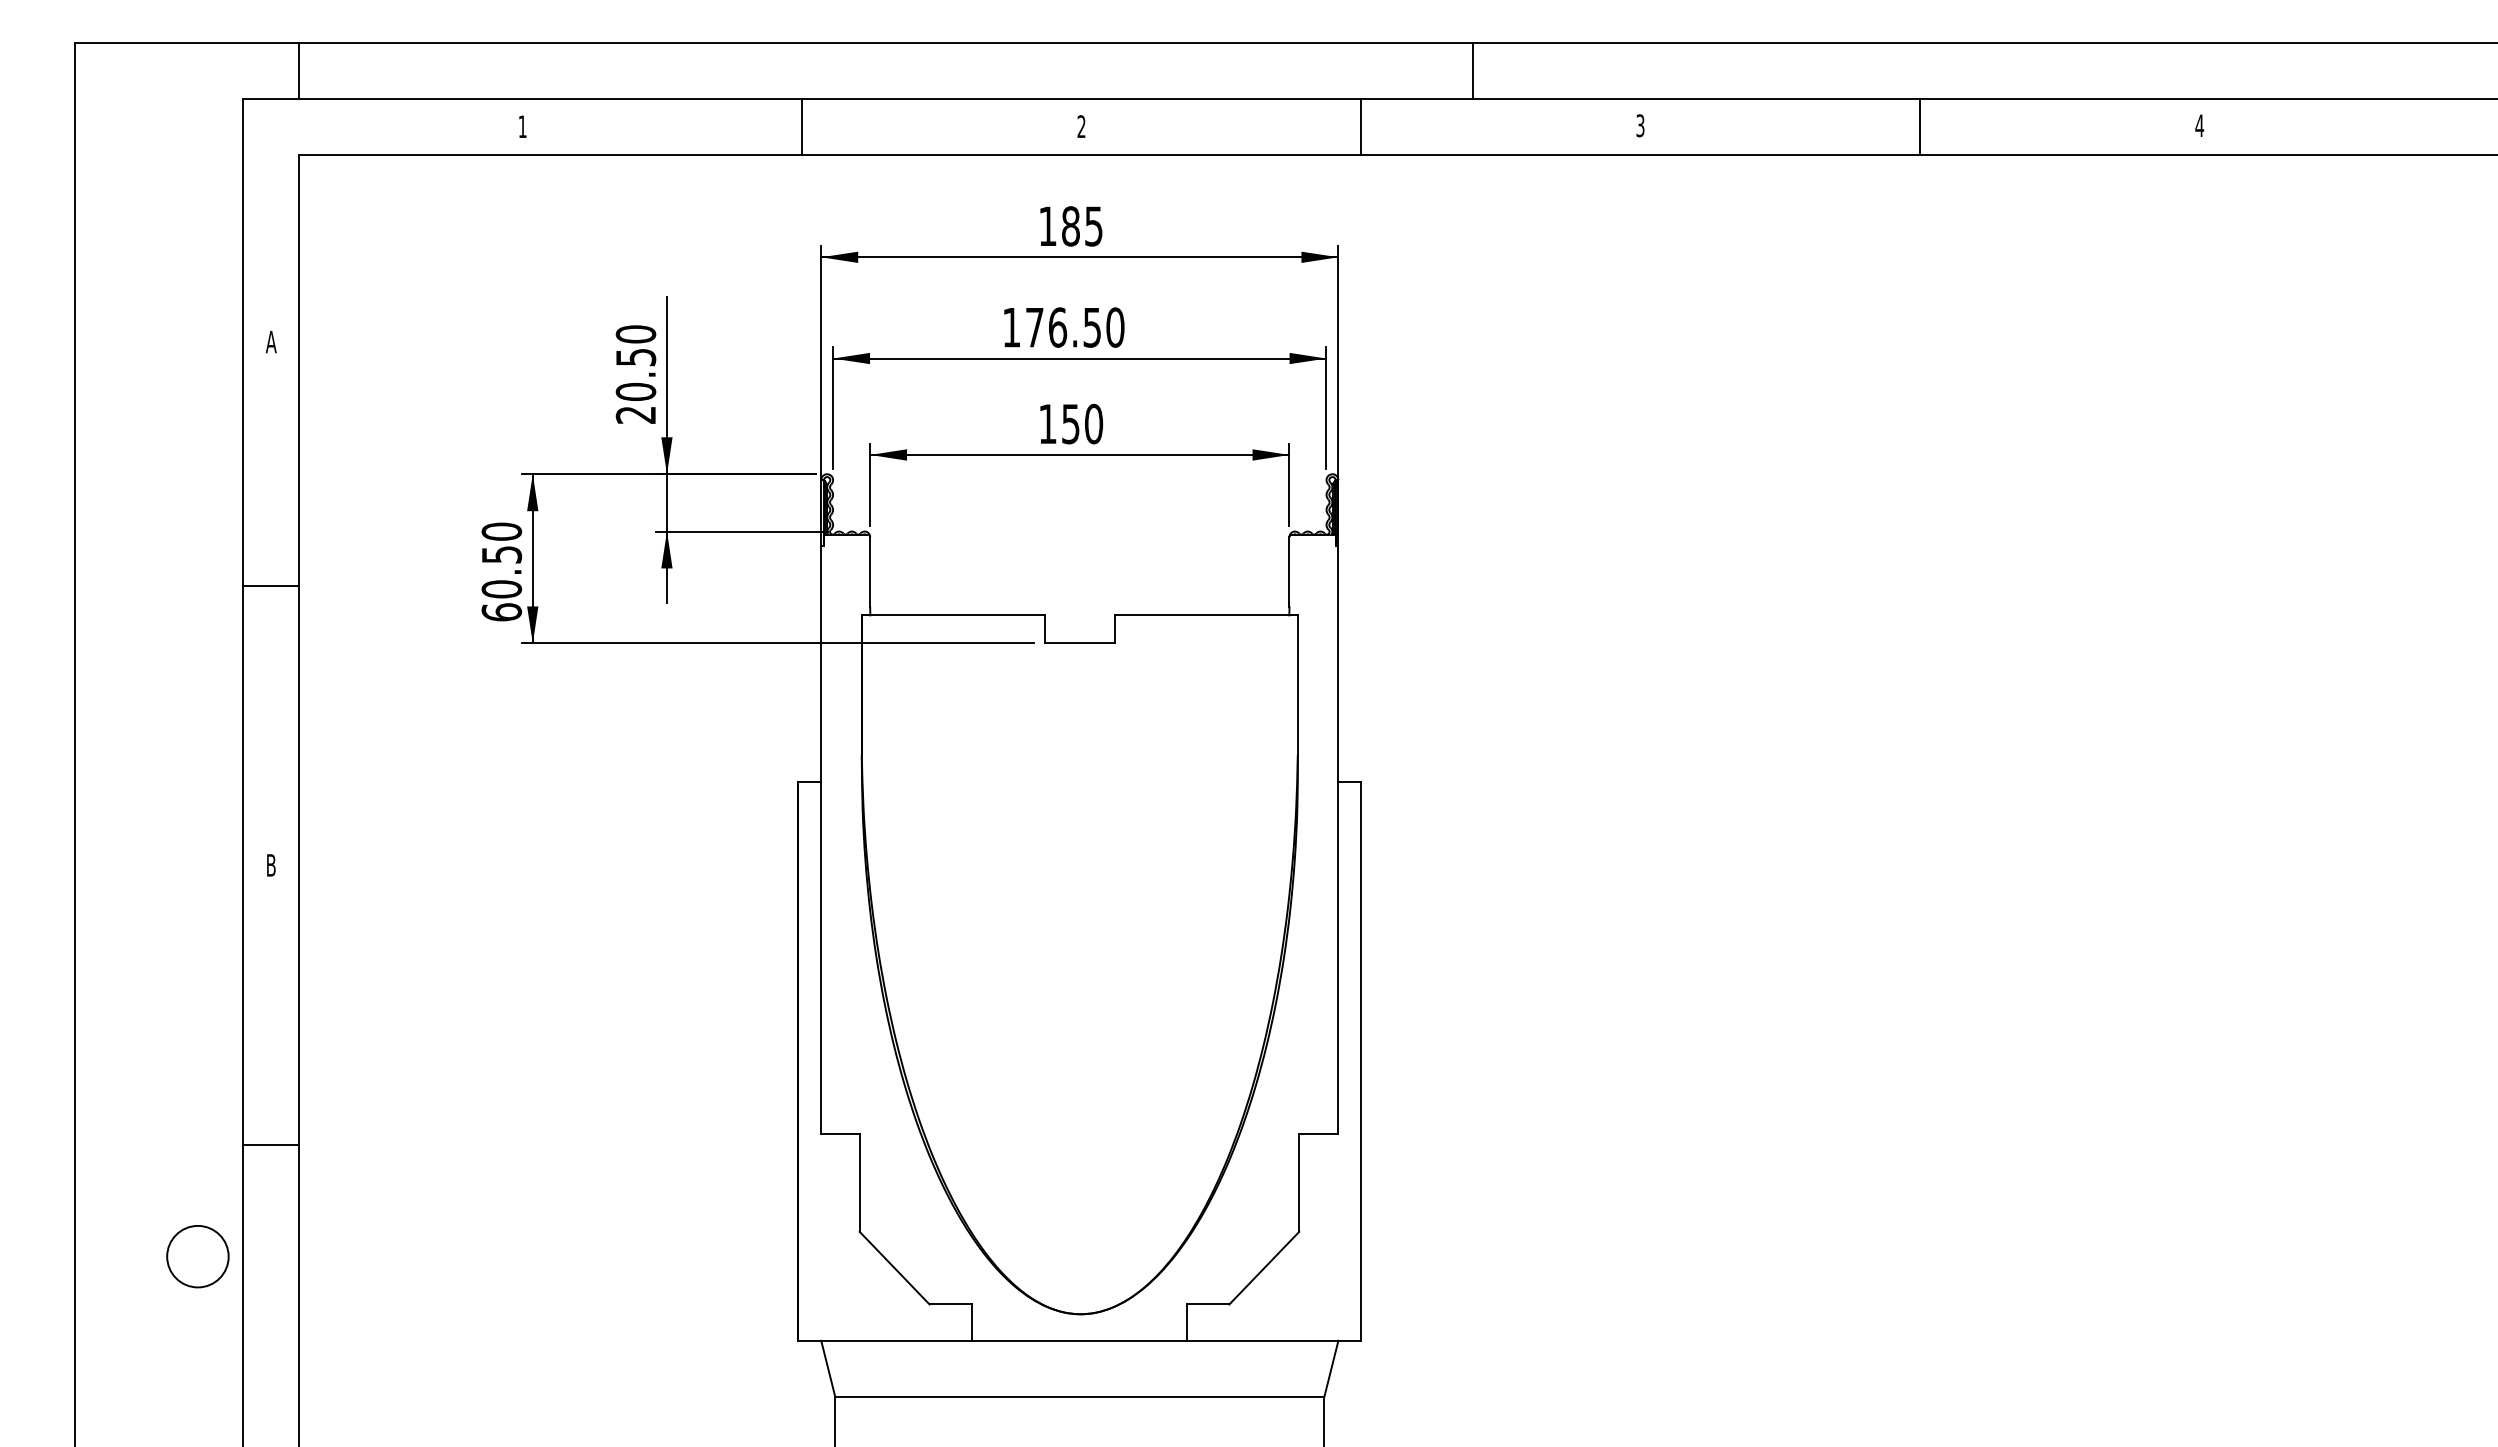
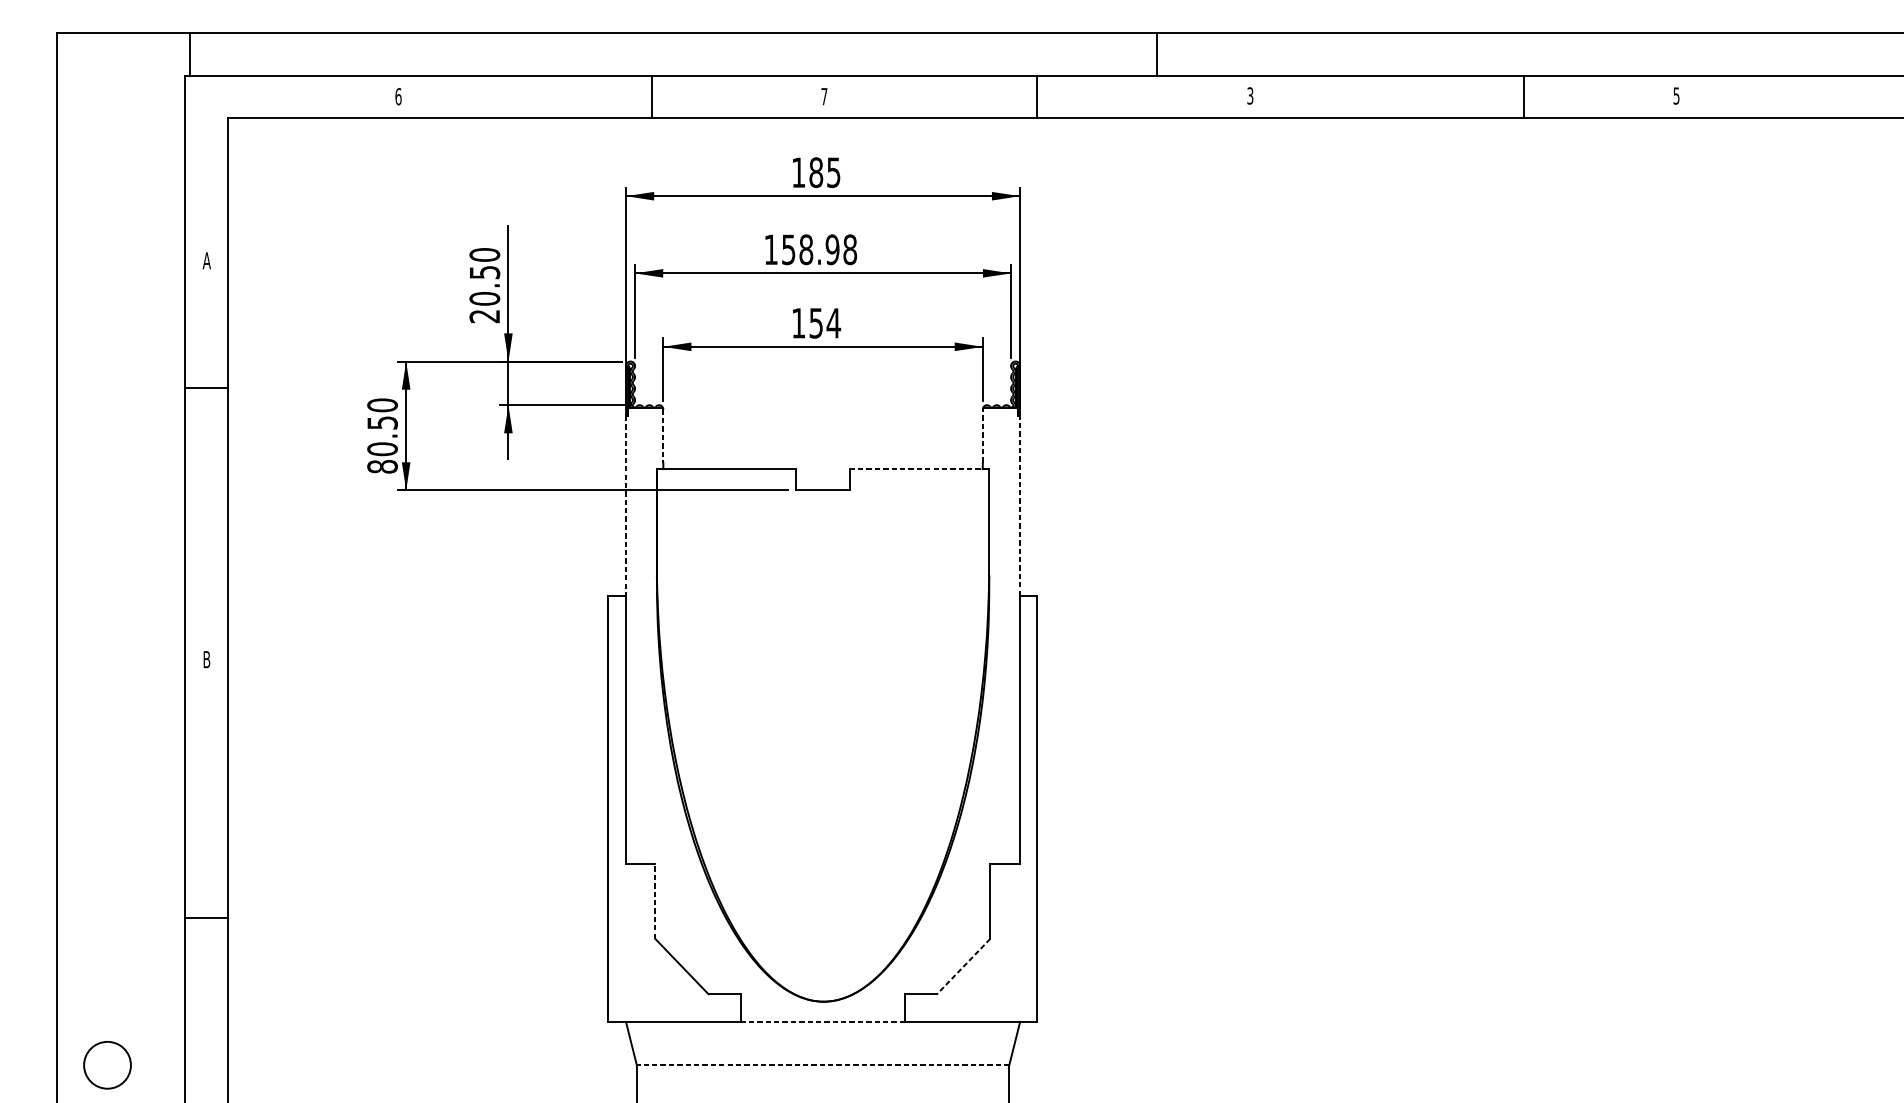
line: (298, 71) -> (190, 54), moved
line: (1472, 71) -> (1157, 54), moved
text: (2199, 125) -> (1676, 95), 4 -> 5
text: (522, 126) -> (398, 96), 1 -> 6
text: (1081, 126) -> (824, 96), 2 -> 7
line: (801, 127) -> (651, 97), moved
line: (1919, 127) -> (1523, 97), moved
text: (1075, 327) -> (819, 249), 176.50 -> 158.98
text: (1093, 423) -> (833, 322), 150 -> 154
line: (870, 572) -> (663, 436), solid -> dashed
line: (1289, 572) -> (982, 436), solid -> dashed
line: (270, 585) -> (206, 387), moved
text: (501, 612) -> (382, 466), 60.50 -> 80.50
line: (1206, 615) -> (919, 469), solid -> dashed
line: (1338, 663) -> (1020, 505), solid -> dashed
line: (821, 664) -> (626, 506), solid -> dashed
line: (270, 1144) -> (206, 918), moved
line: (859, 1182) -> (655, 901), solid -> dashed
circle: (197, 1256) -> (107, 1065), moved
line: (1263, 1268) -> (963, 966), solid -> dashed
line: (1079, 1340) -> (822, 1021), solid -> dashed
line: (1079, 1396) -> (822, 1064), solid -> dashed

